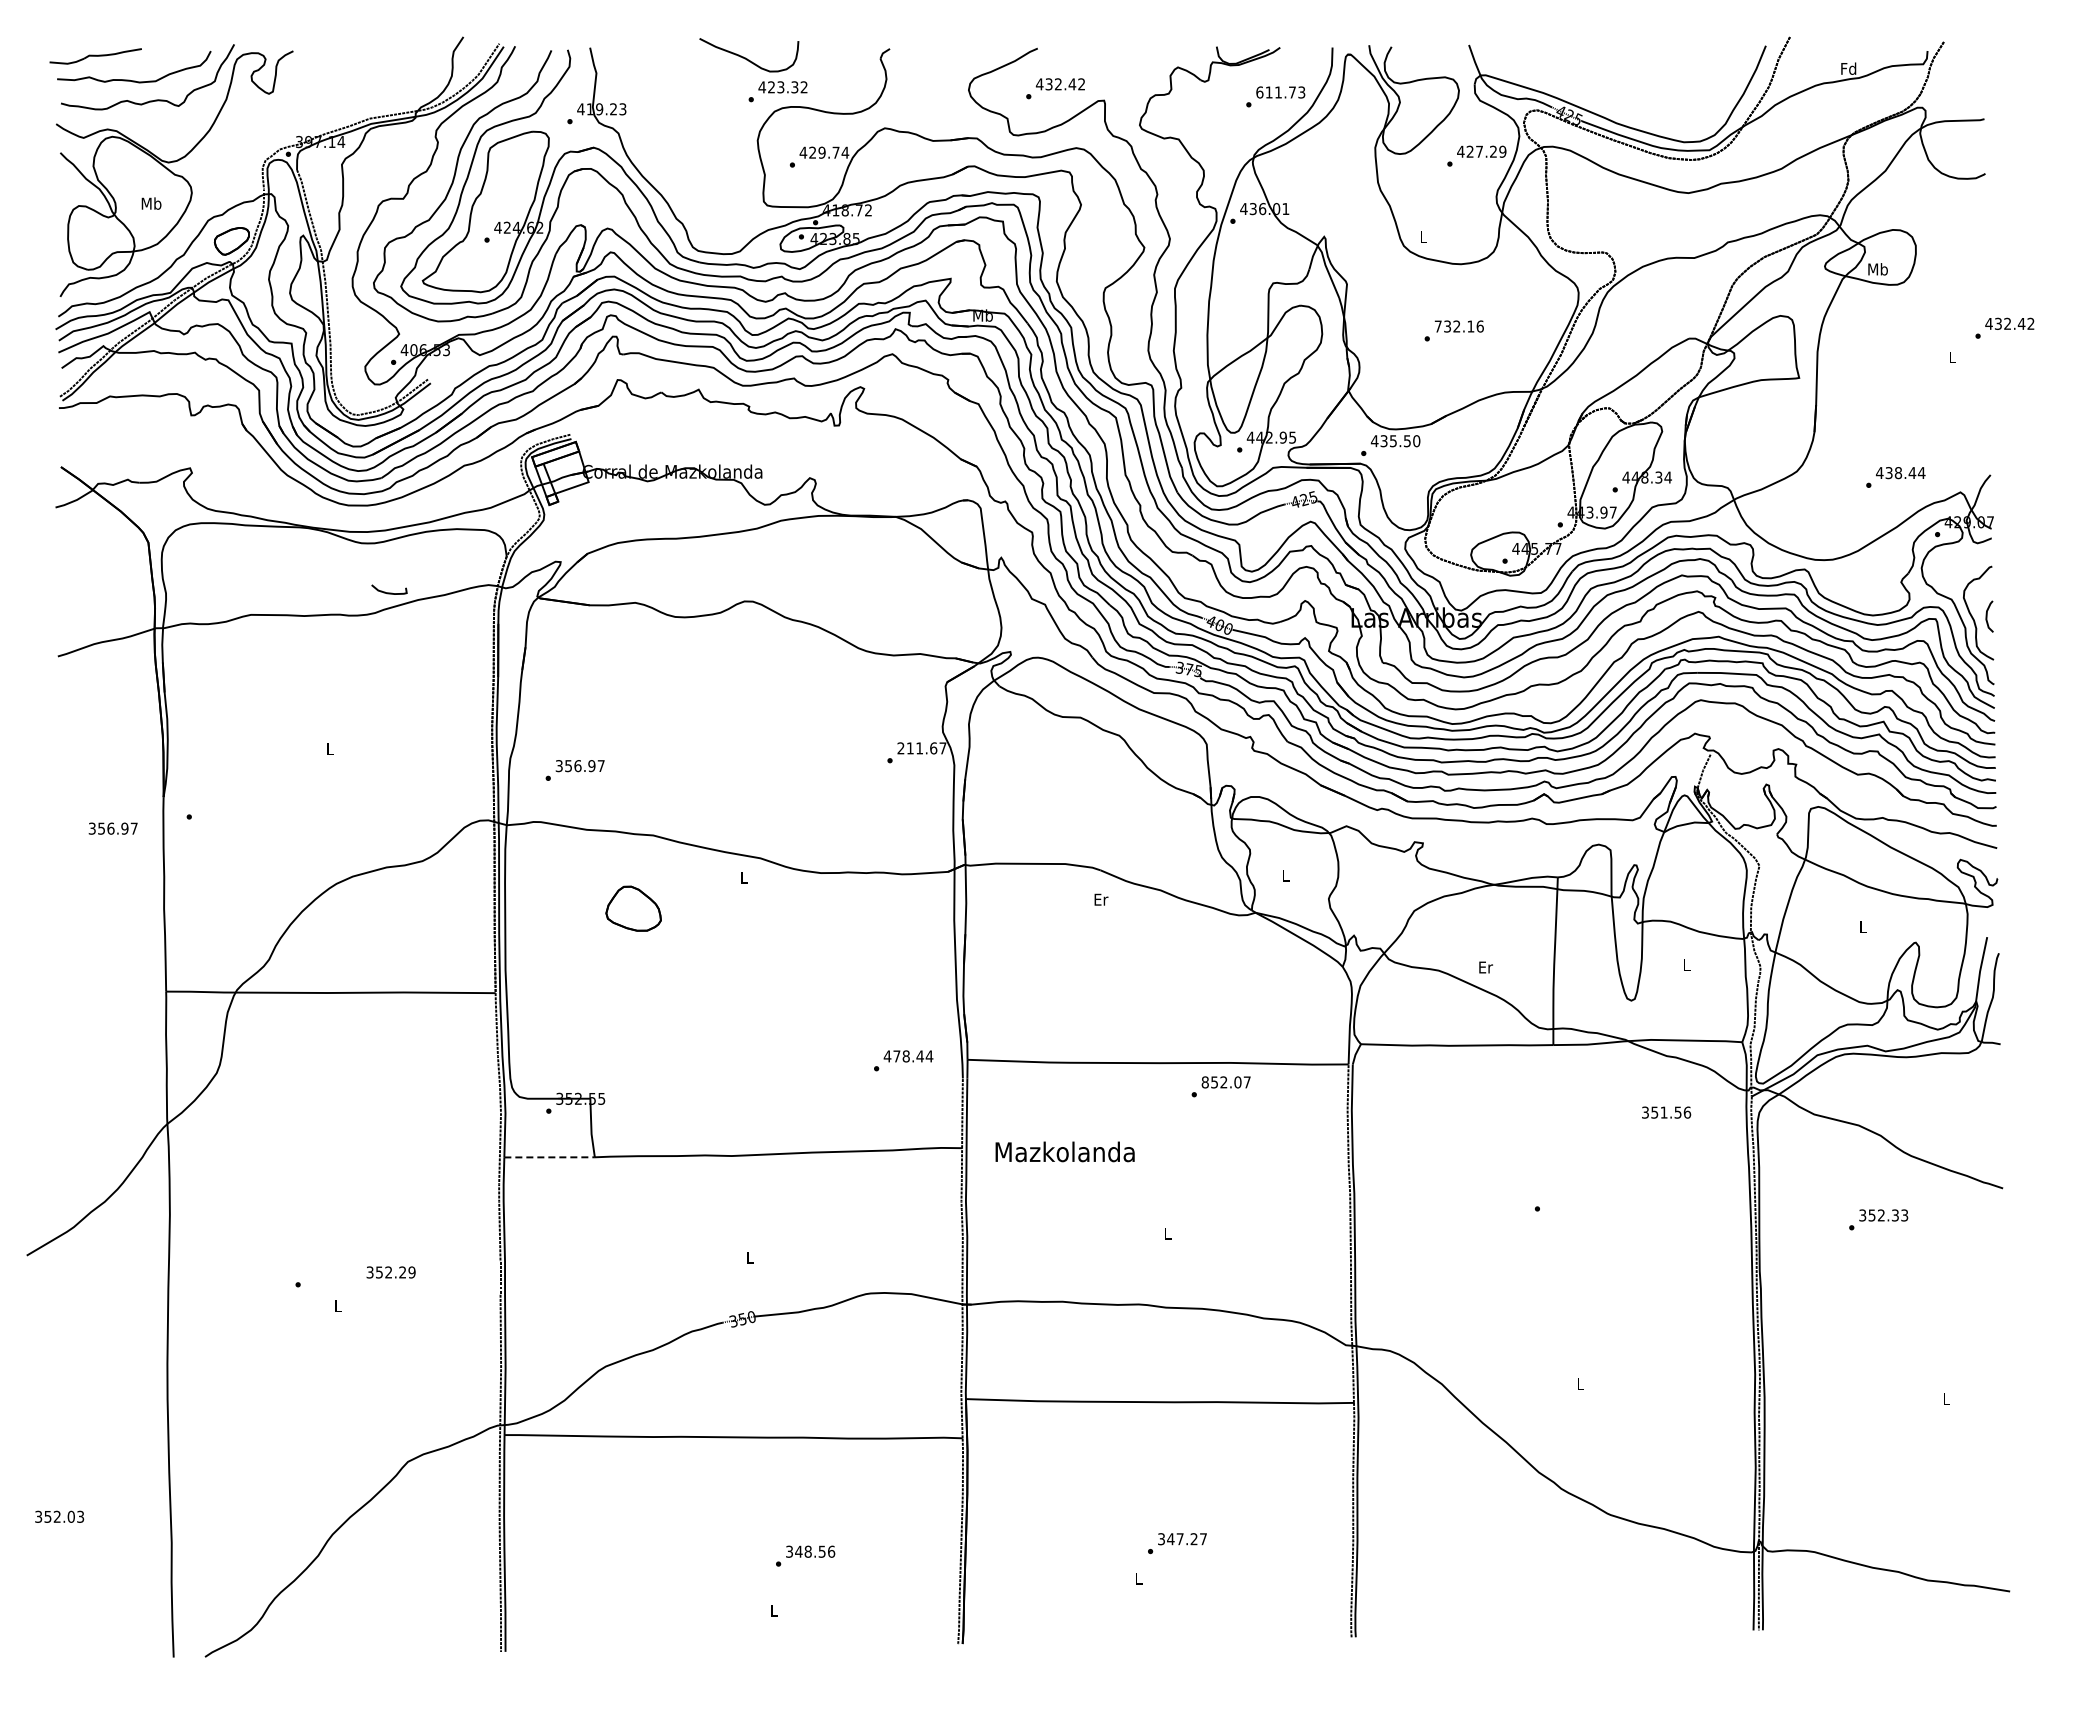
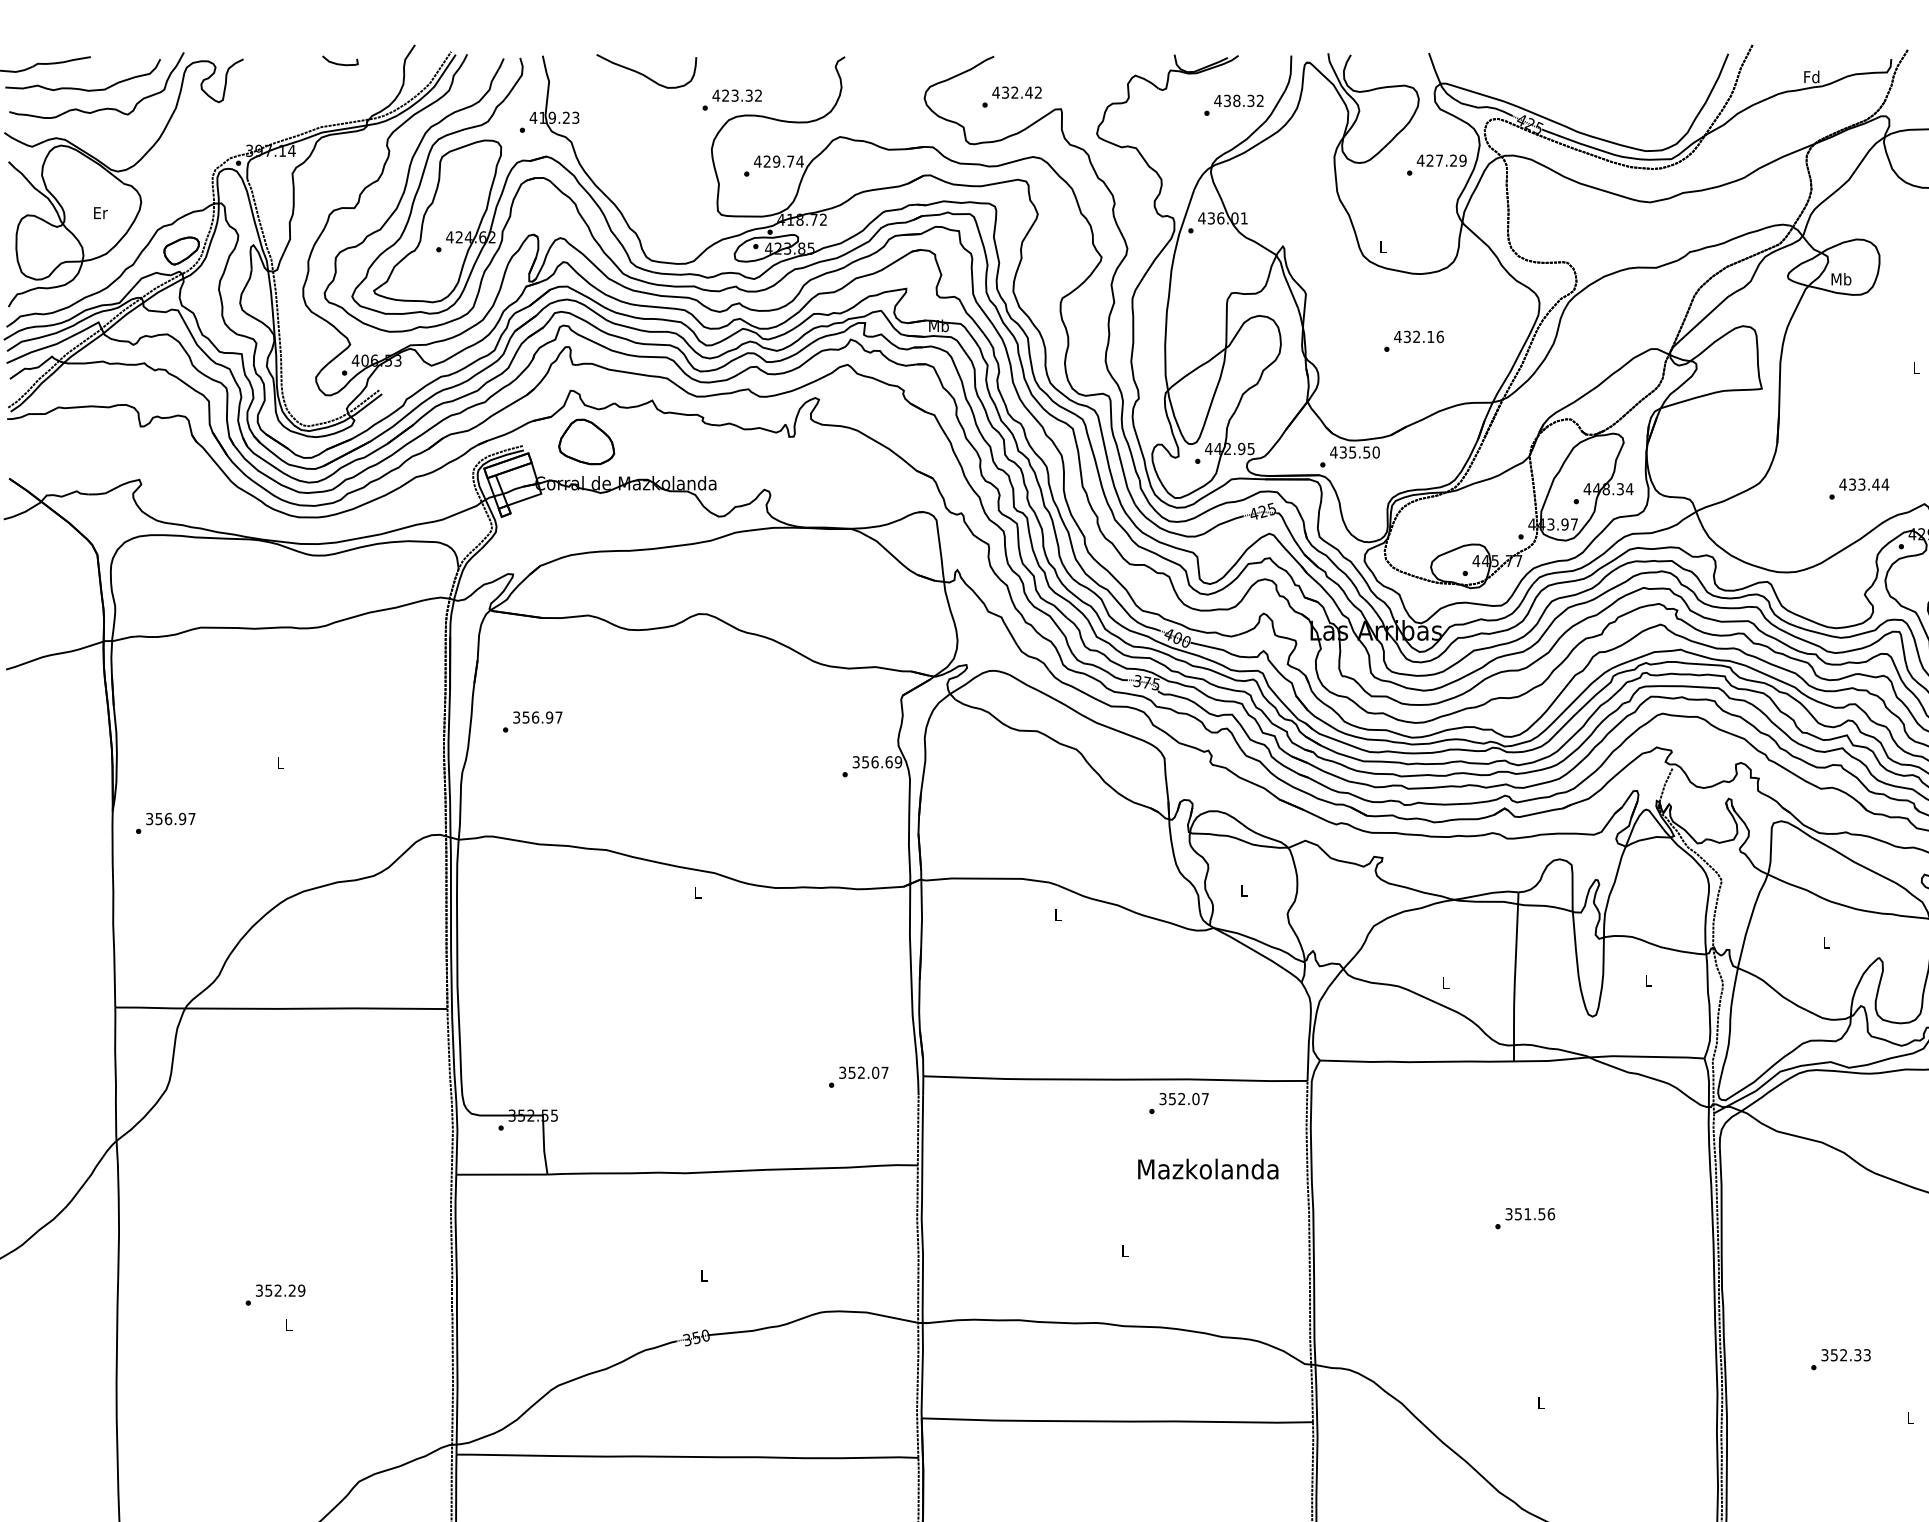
curve: (747, 58) -> (644, 74), moved
text: (1280, 92) -> (1238, 100), 611.73 -> 438.32
text: (151, 203) -> (100, 212), Mb -> Er
text: (1438, 326) -> (1398, 336), 732.16 -> 432.16
text: (1898, 473) -> (1861, 485), 438.44 -> 433.44
curve: (389, 592) -> (340, 63), moved
text: (921, 748) -> (876, 762), 211.67 -> 356.69
text: (574, 770) -> (532, 722), moved
text: (112, 828) -> (170, 818), moved
text: (1101, 899) -> (1058, 914), Er -> L
part: (633, 908) -> (586, 441), moved
text: (1486, 967) -> (1446, 983), Er -> L
text: (908, 1056) -> (863, 1072), 478.44 -> 352.07
text: (1204, 1082) -> (1162, 1099), 852.07 -> 352.07
text: (1666, 1112) -> (1530, 1214), moved
text: (1064, 1151) -> (1207, 1168), moved
line: (550, 1157) -> (502, 1174), dashed -> solid
text: (1878, 1219) -> (1840, 1359), moved
text: (390, 1272) -> (279, 1290), moved

